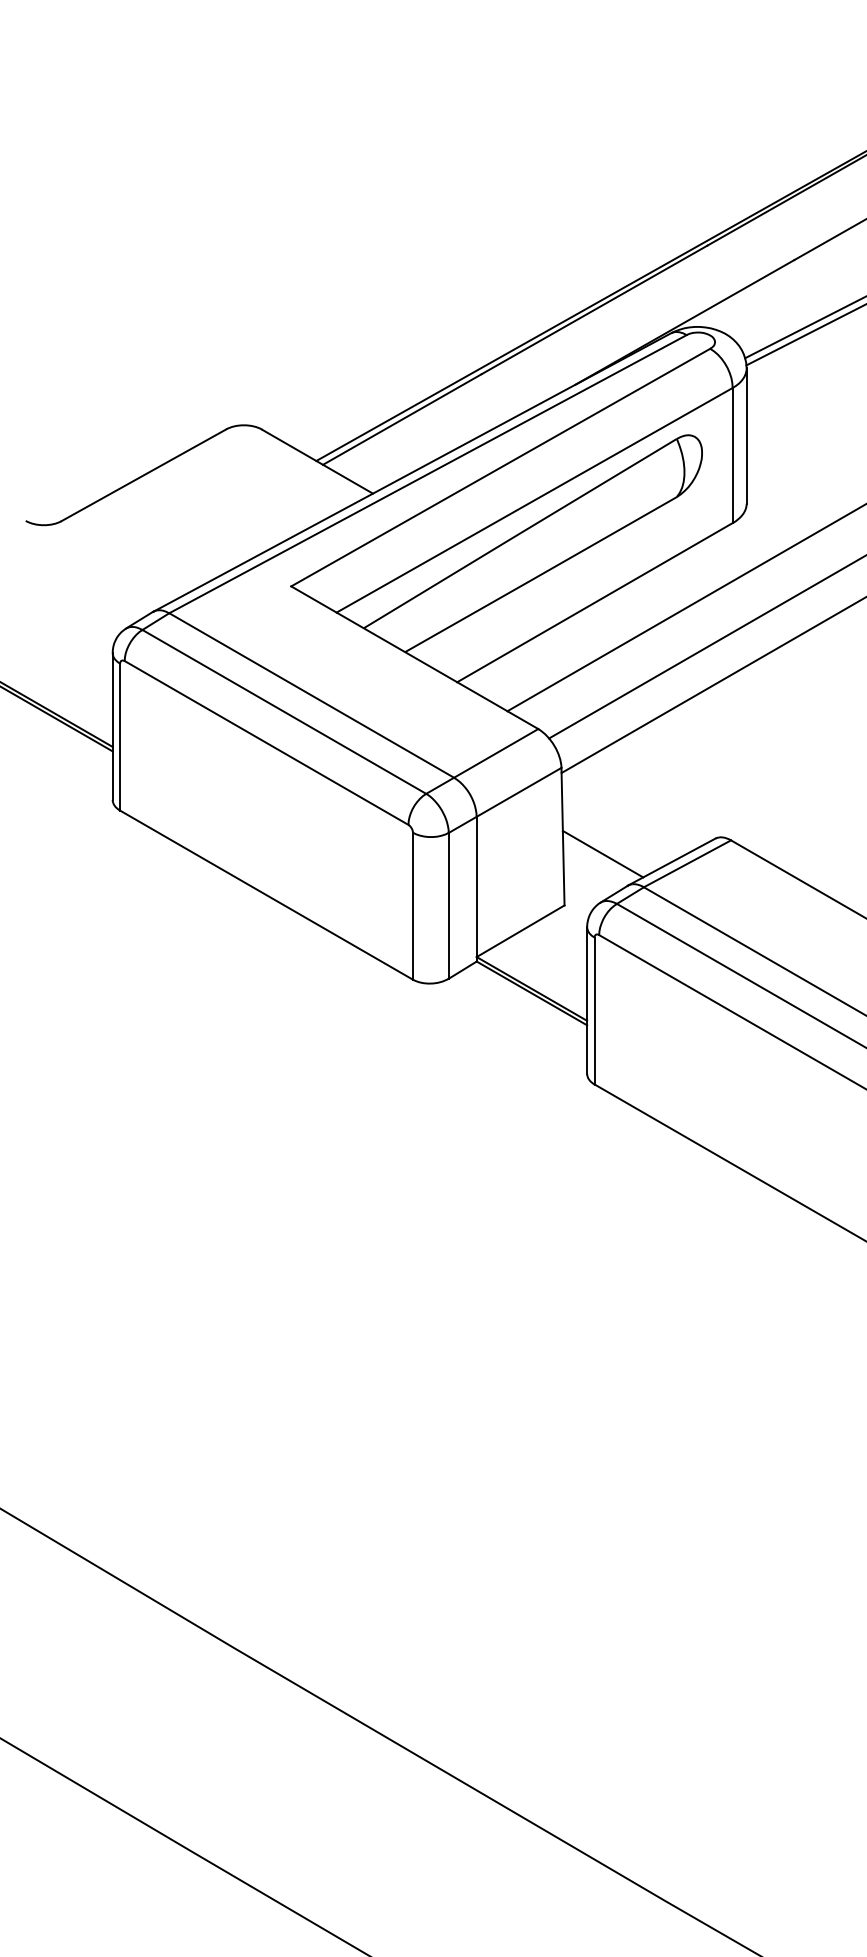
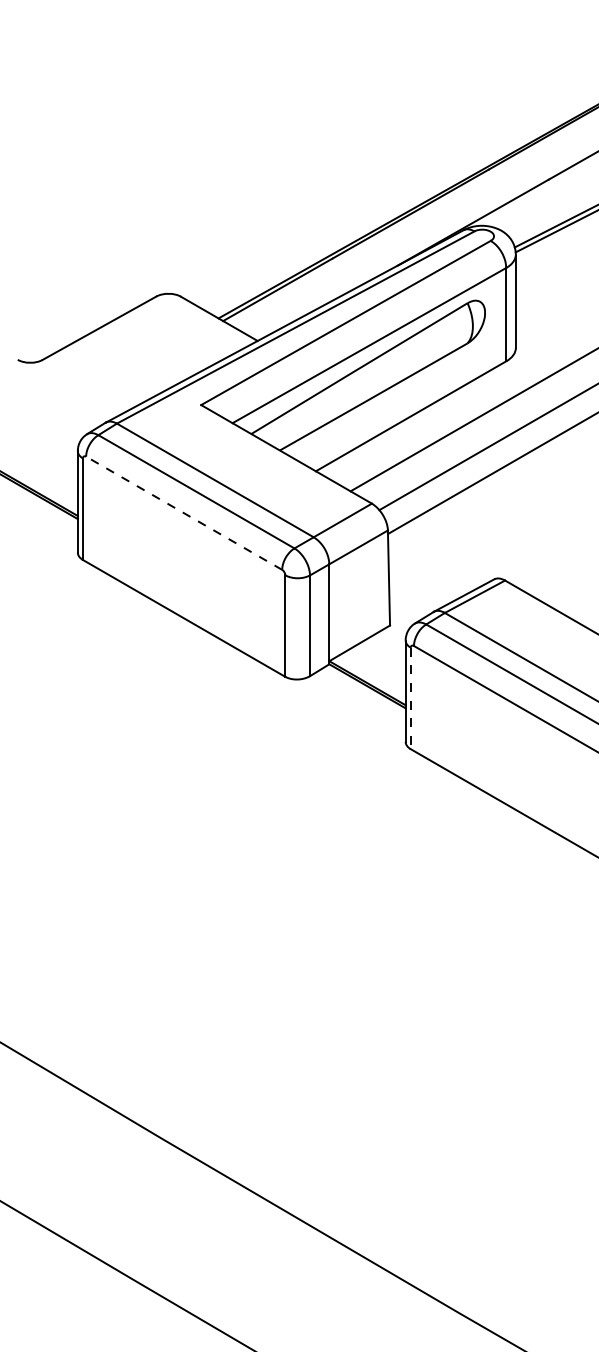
line: (265, 743) -> (183, 513), solid -> dashed
line: (602, 854) -> (416, 590), removed
line: (594, 1011) -> (410, 698), solid -> dashed

